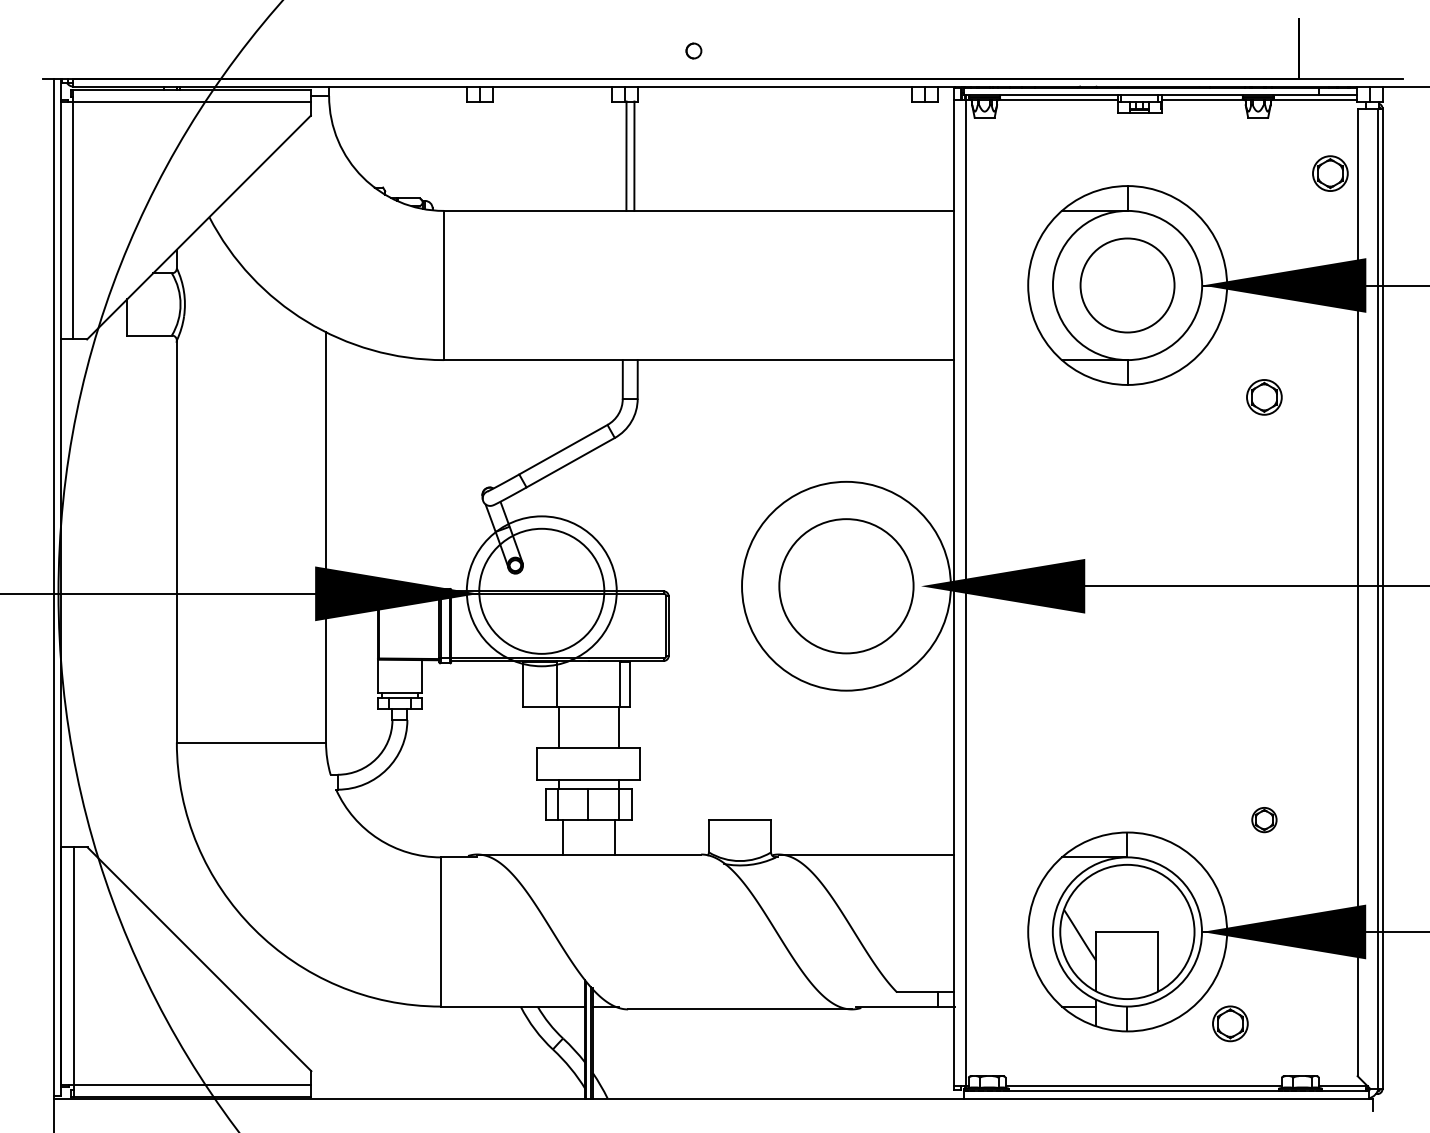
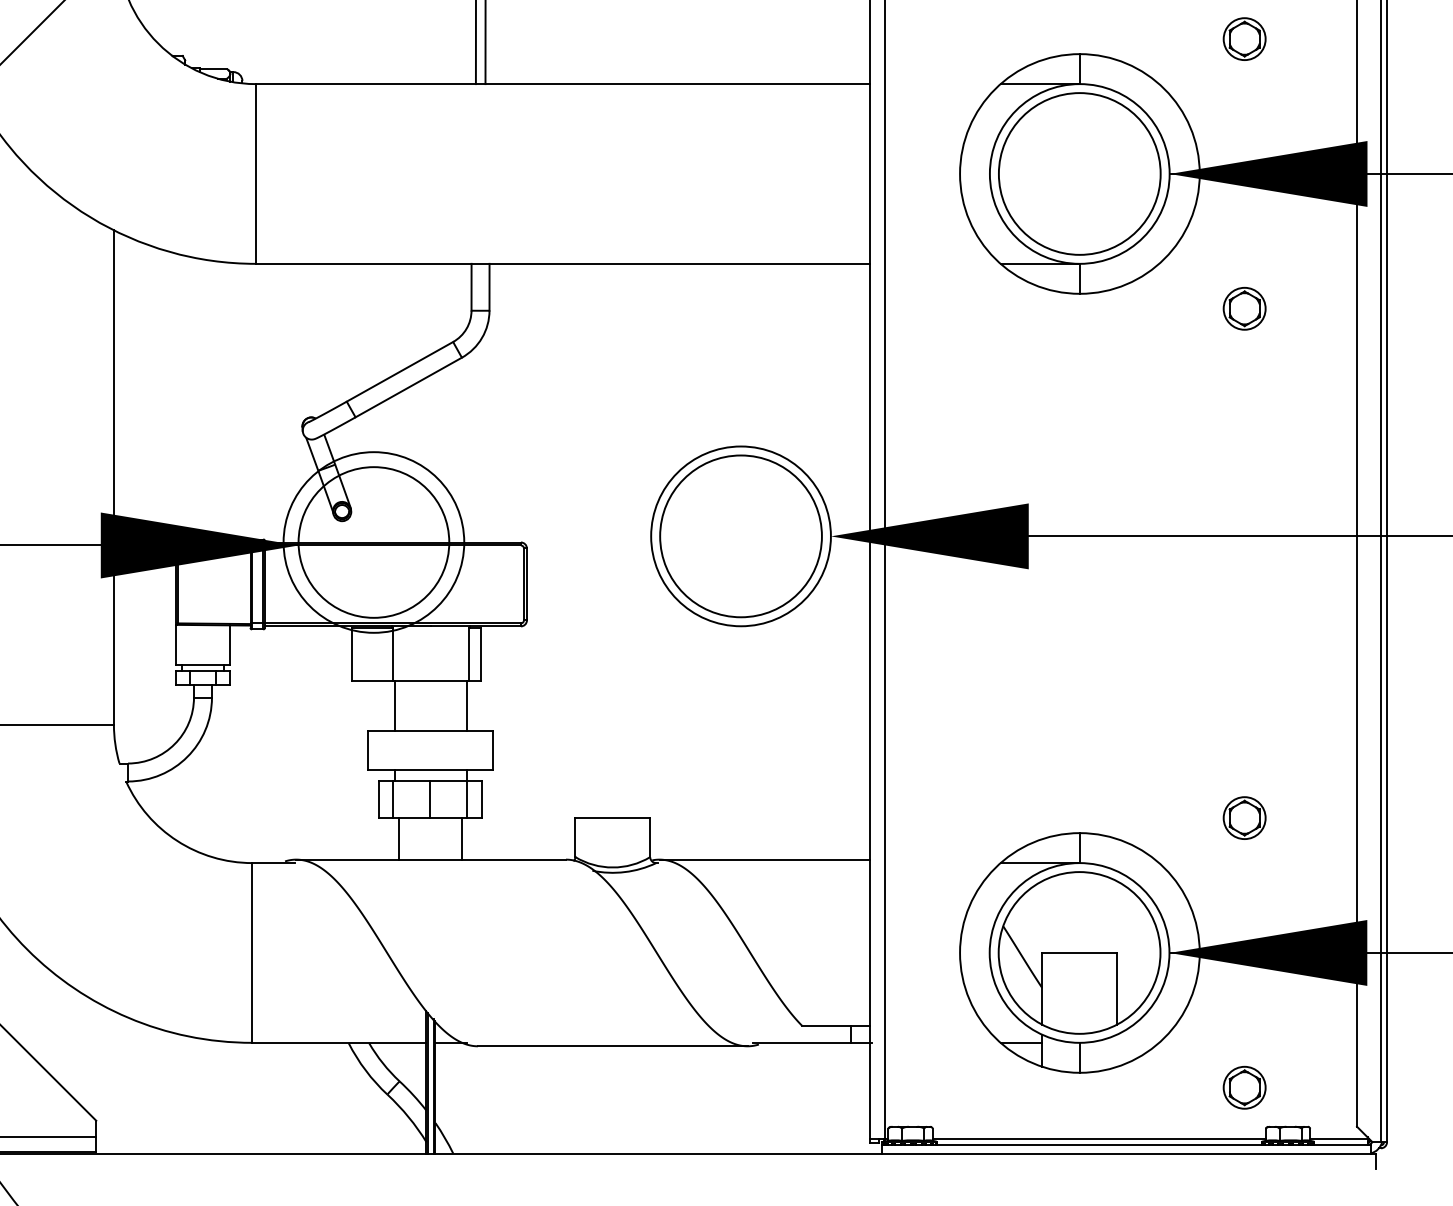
part: (1330, 173) -> (1244, 38), moved
circle: (1127, 285) -> (1079, 173), size x1.43
circle: (846, 585) -> (741, 535), size x0.71
part: (1264, 819) -> (1244, 817), size x1.43
part: (1230, 1023) -> (1244, 1087), moved

